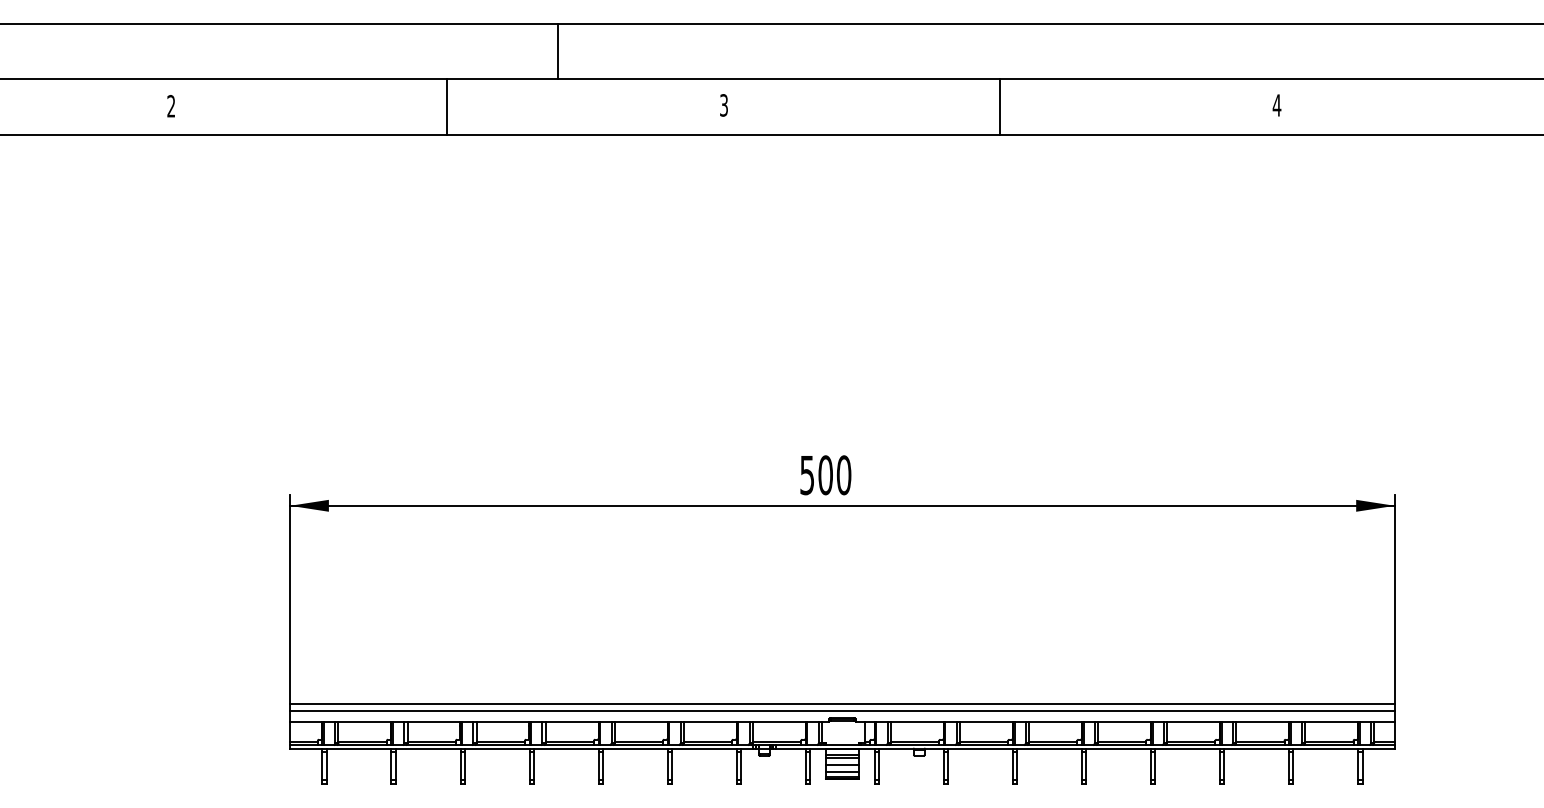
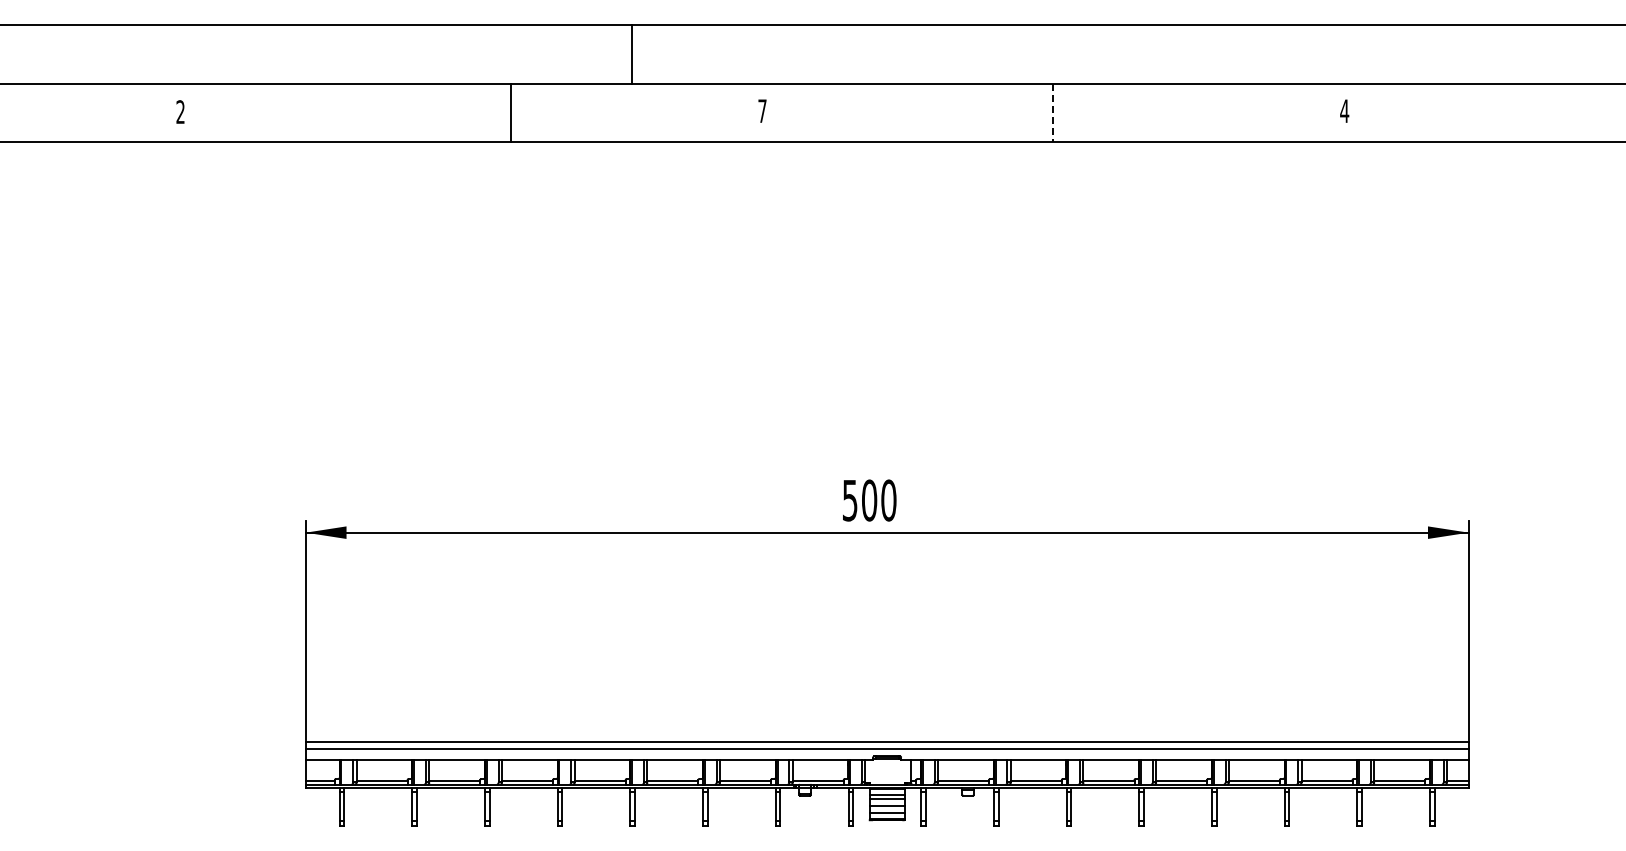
line: (557, 51) -> (631, 54), moved
text: (724, 105) -> (762, 111), 3 -> 7
line: (447, 106) -> (511, 112), moved
line: (1000, 107) -> (1053, 113), solid -> dashed

